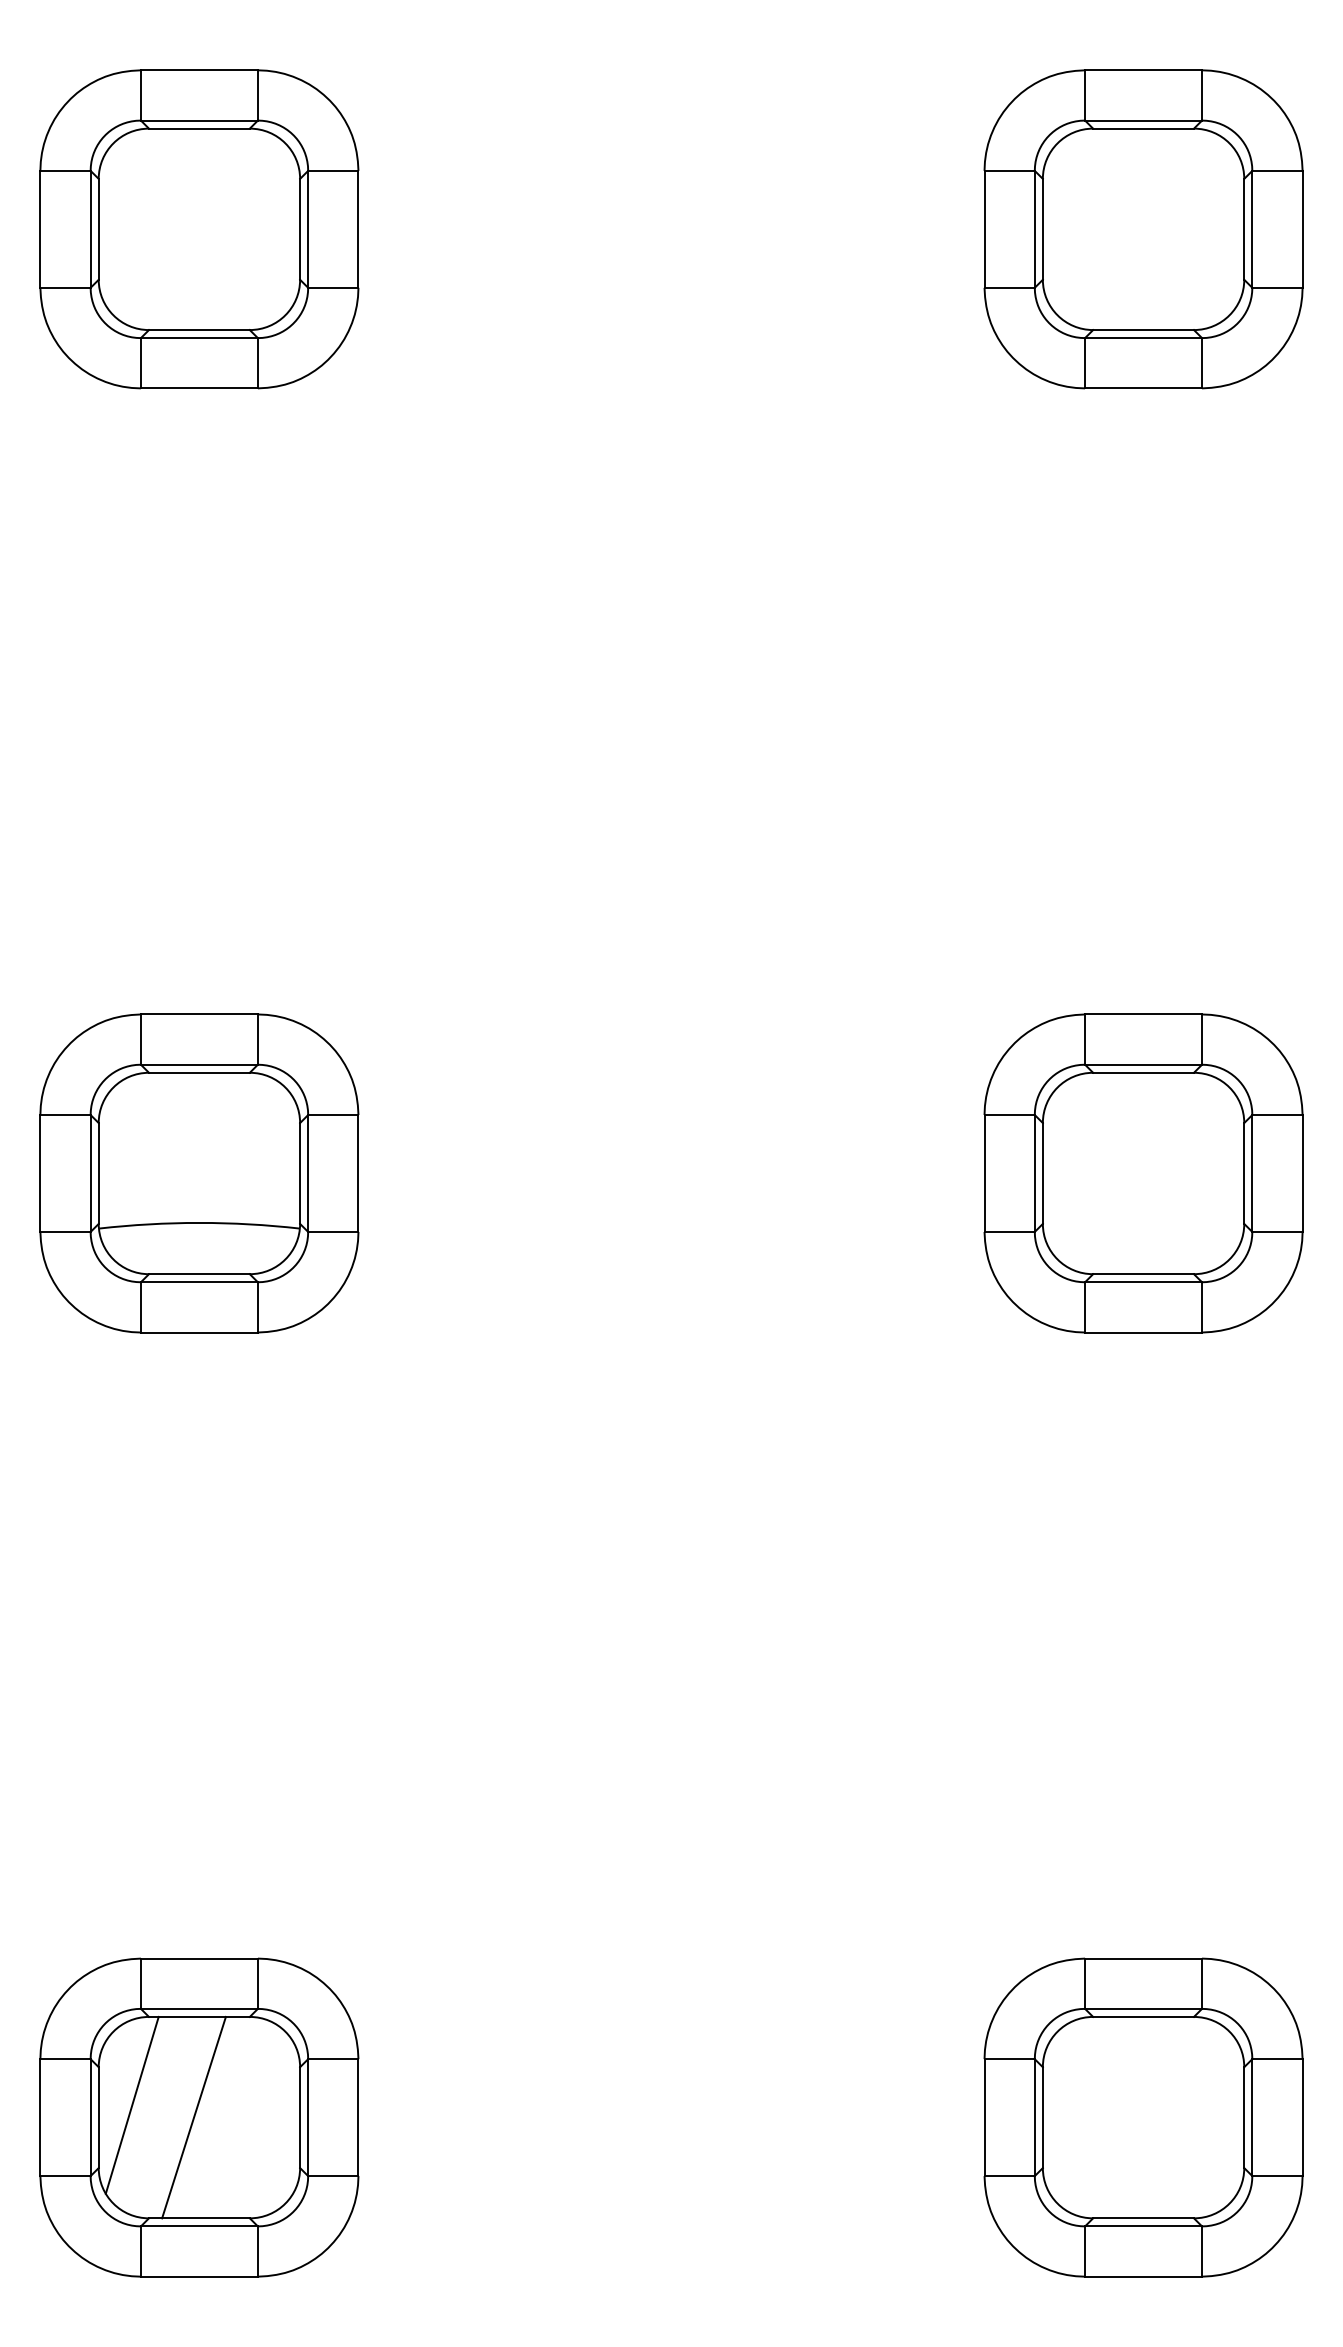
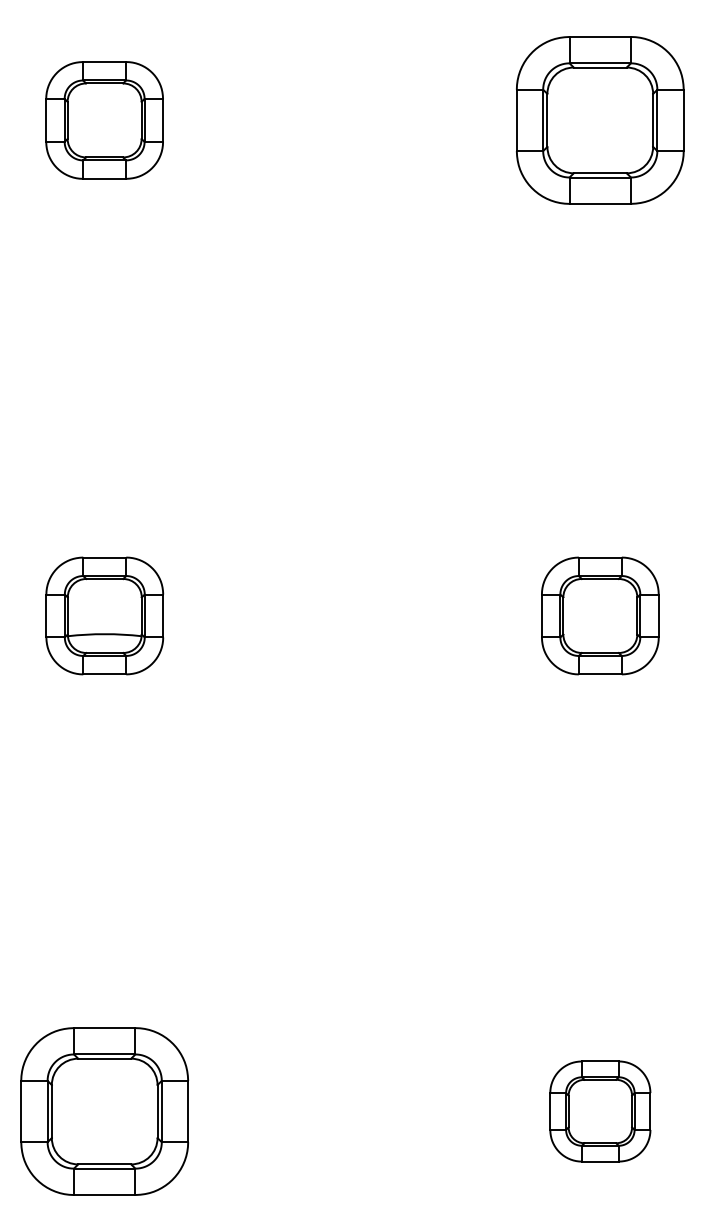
part: (199, 229) -> (104, 120), size x0.7
part: (199, 1172) -> (104, 615), size x0.7
part: (1143, 1172) -> (600, 615), size x0.7
line: (132, 2104) -> (69, 1104), removed
line: (193, 2117) -> (101, 1111), removed
part: (1143, 2117) -> (600, 1111), size x0.6

